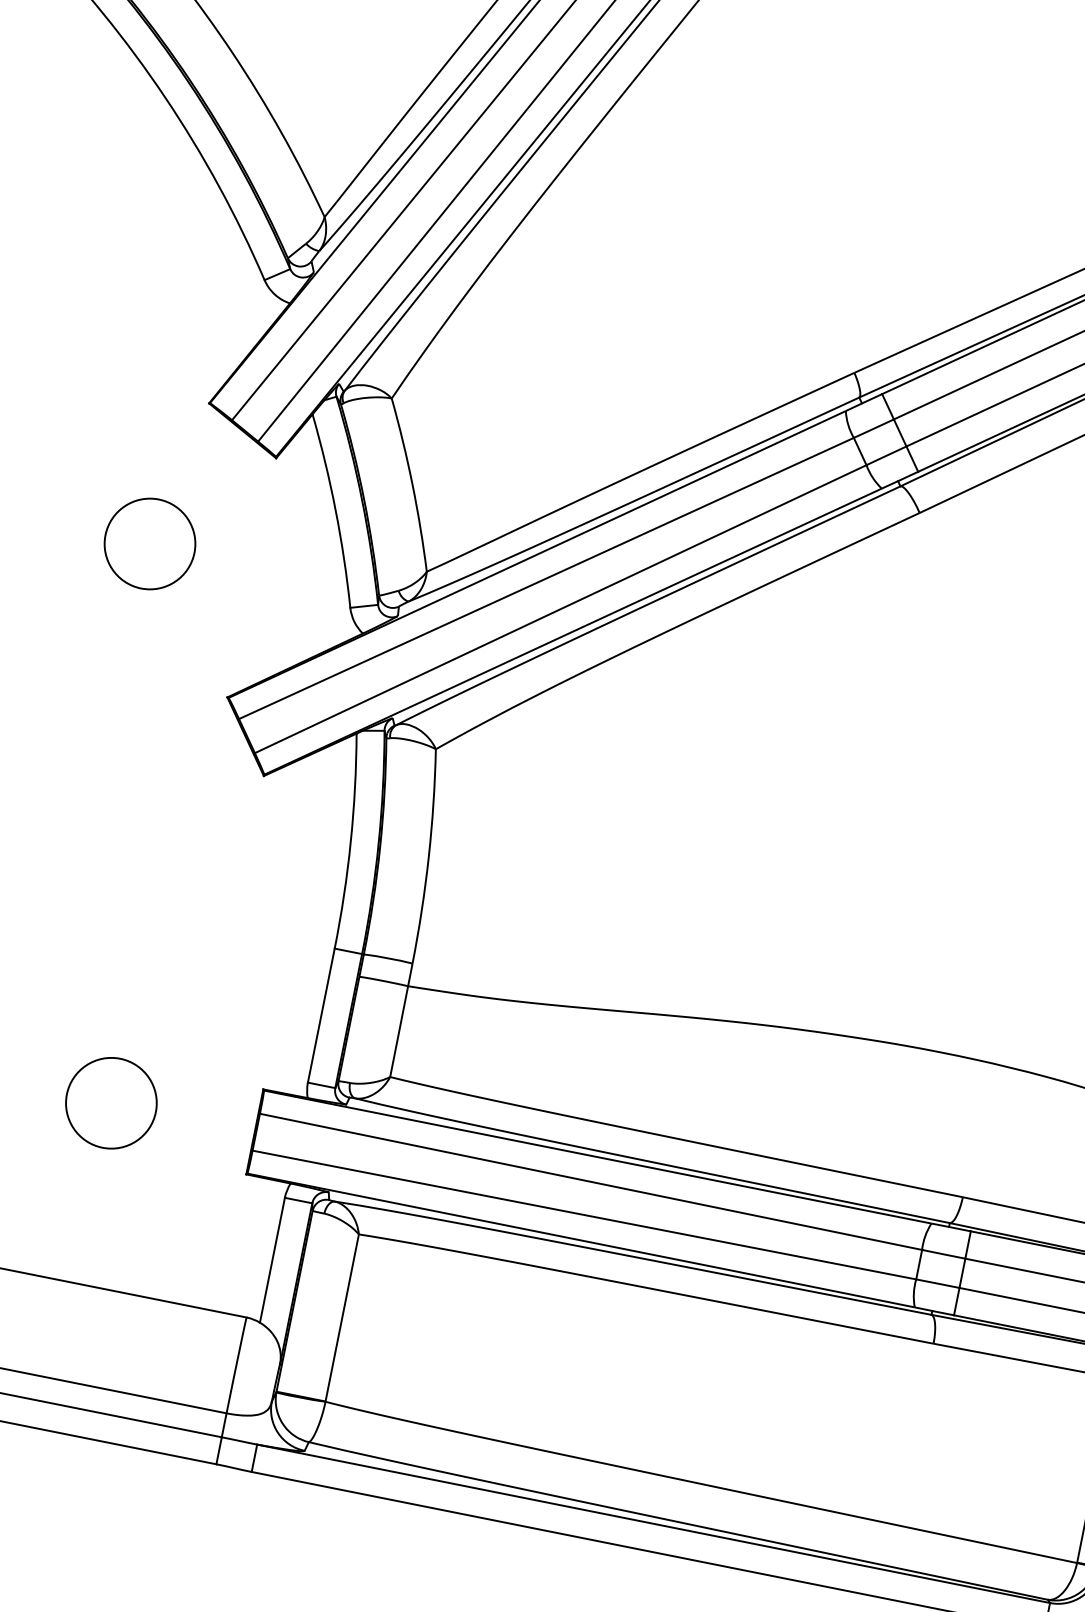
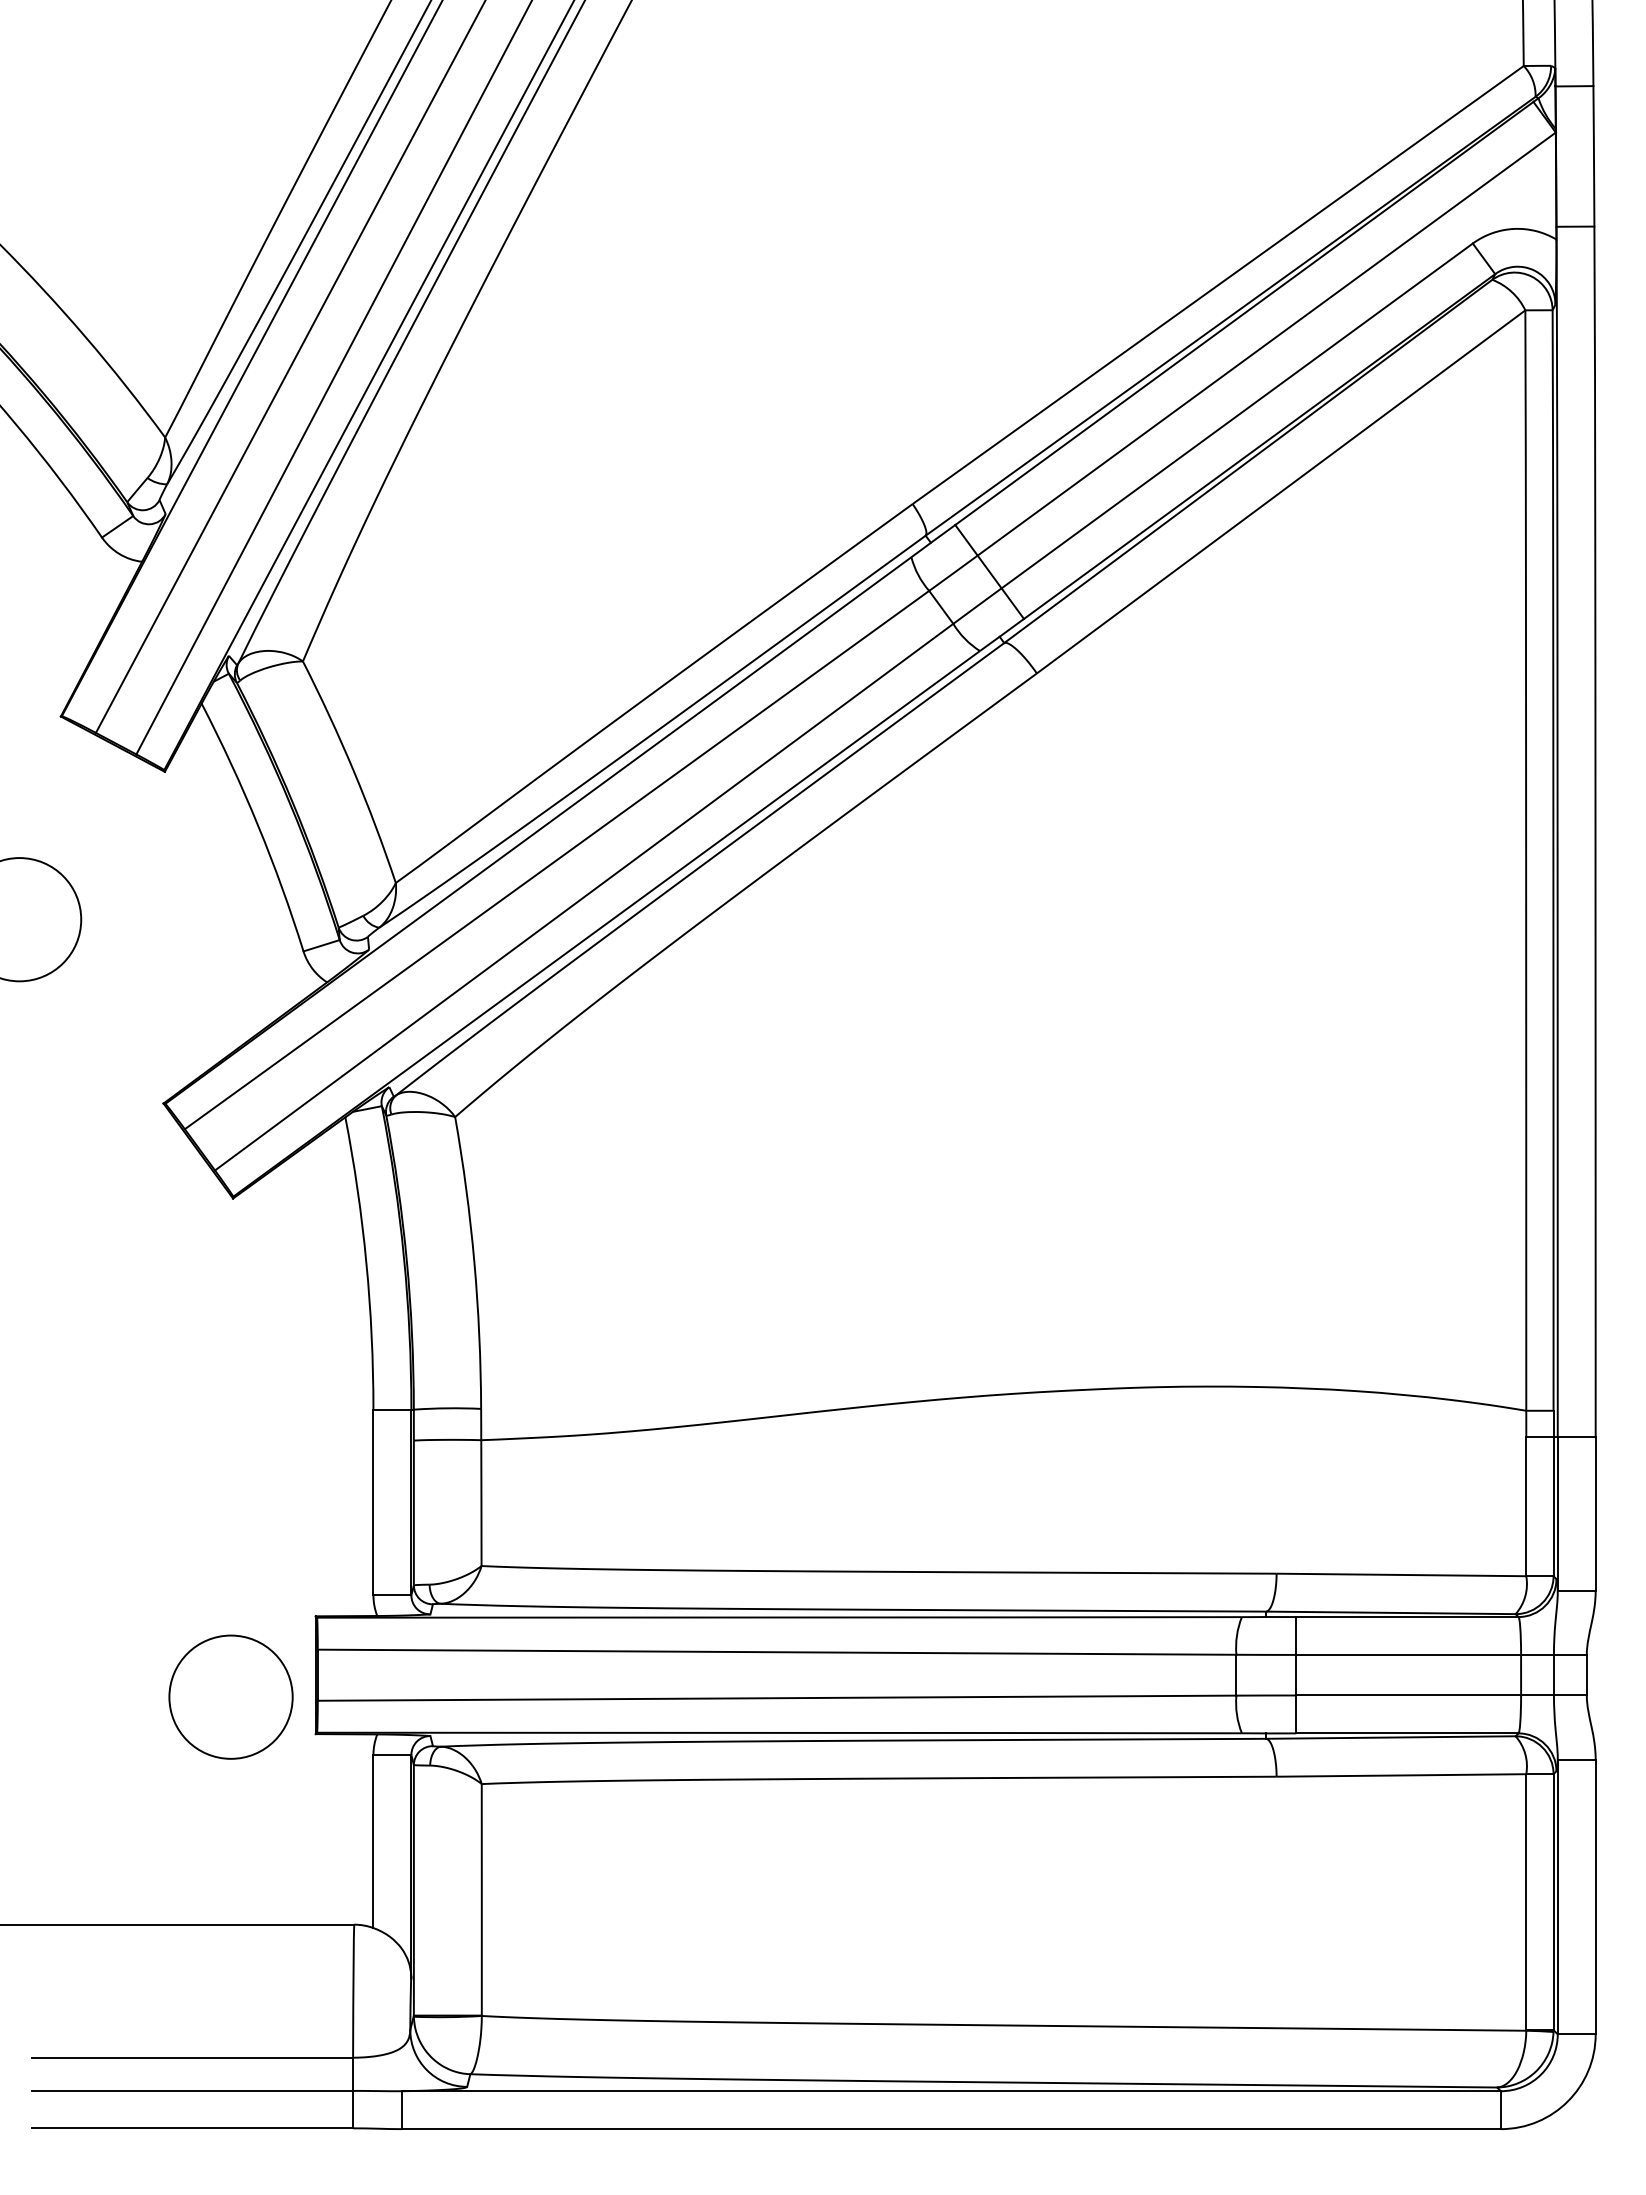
circle: (111, 1102) -> (230, 1696), moved

